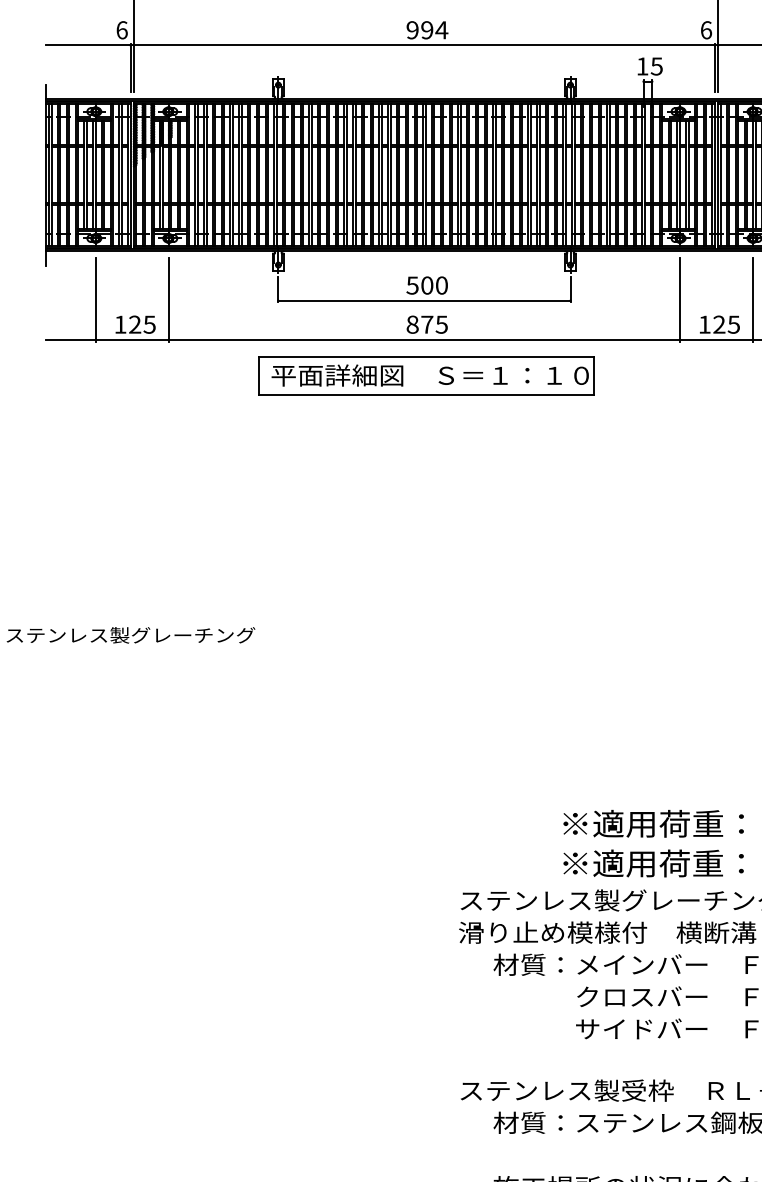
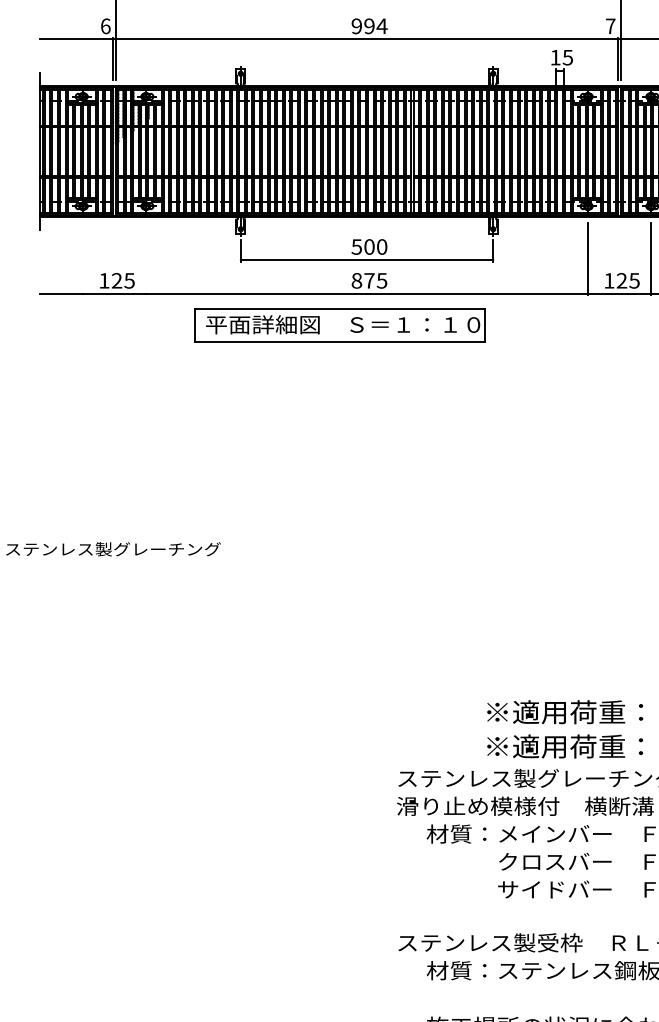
text: (706, 30) -> (610, 26), 6 -> 7
line: (96, 300) -> (83, 259), removed
line: (169, 300) -> (146, 259), removed
part: (426, 376) -> (339, 325), moved

